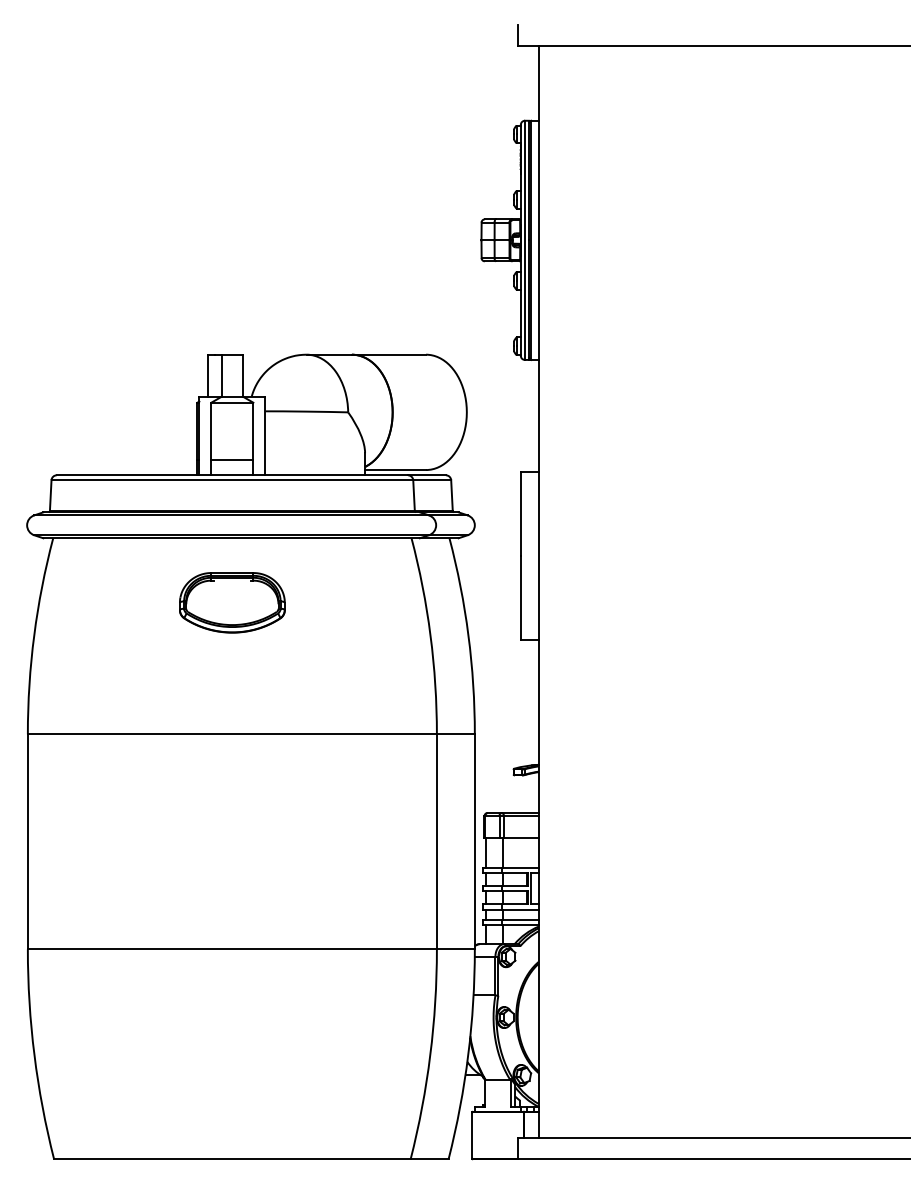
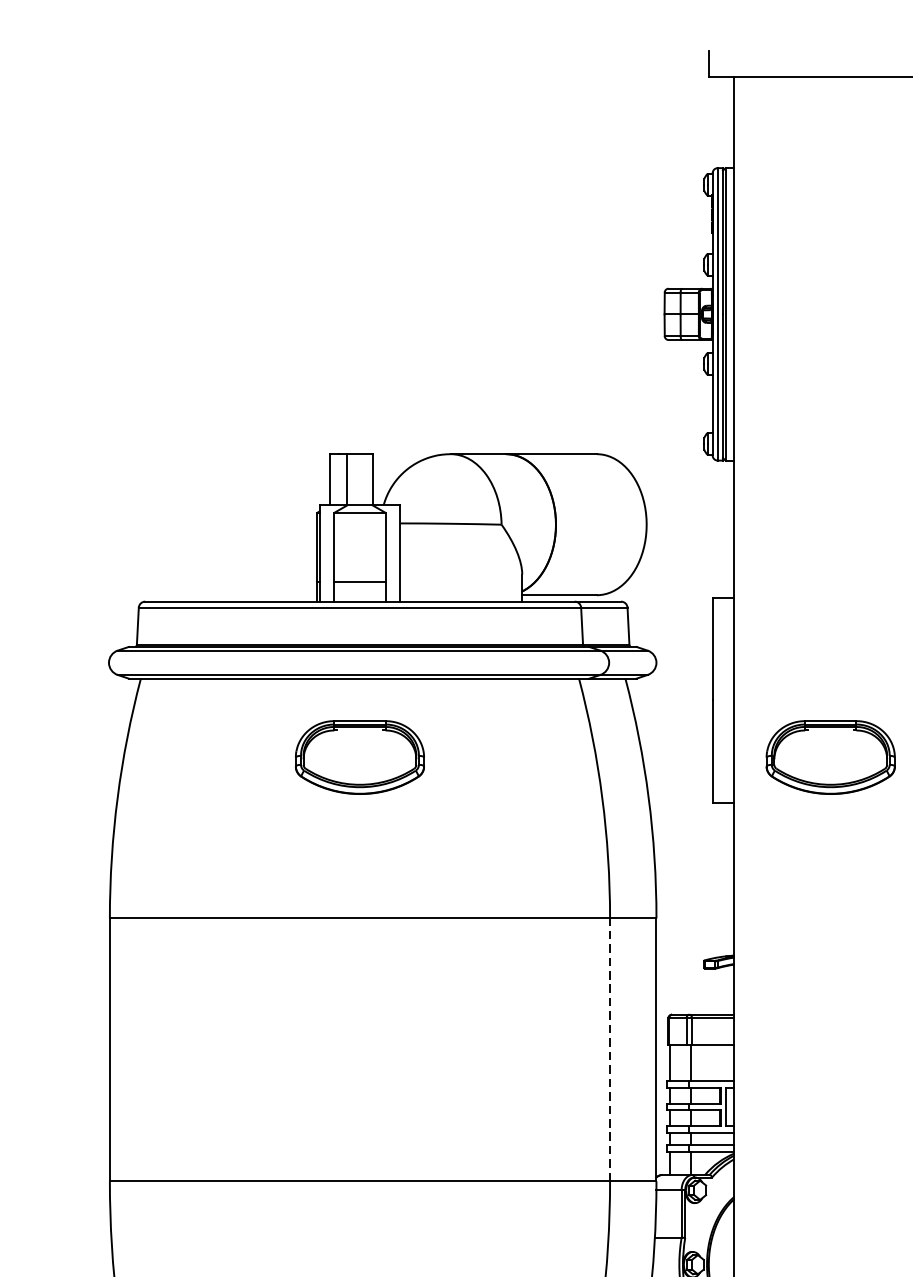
part: (617, 602) -> (830, 757), added
line: (436, 841) -> (609, 1049), solid -> dashed

